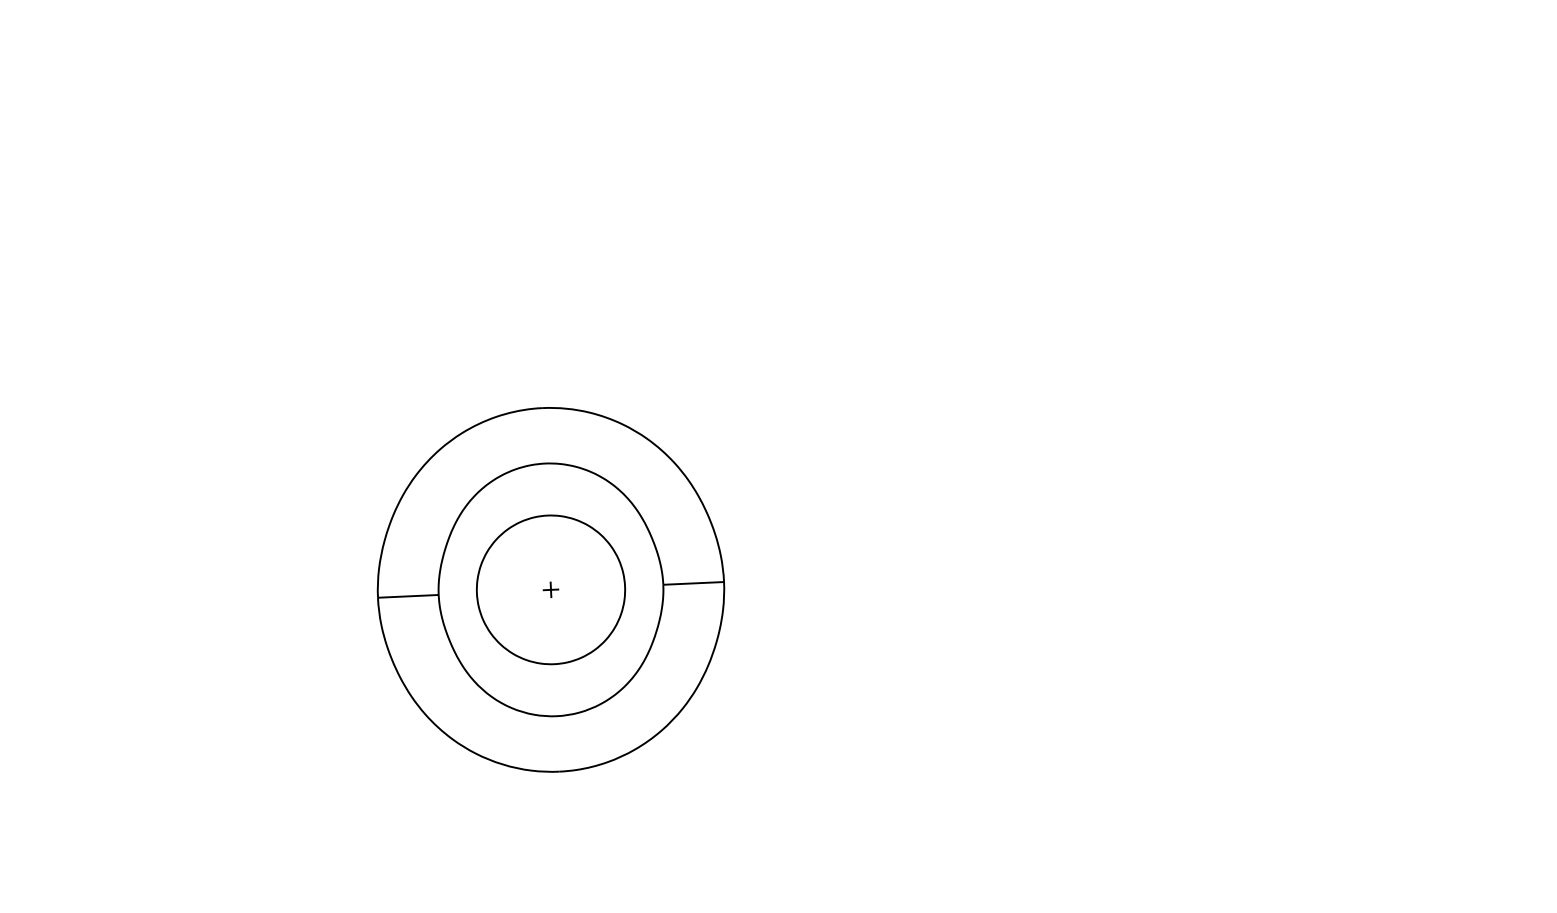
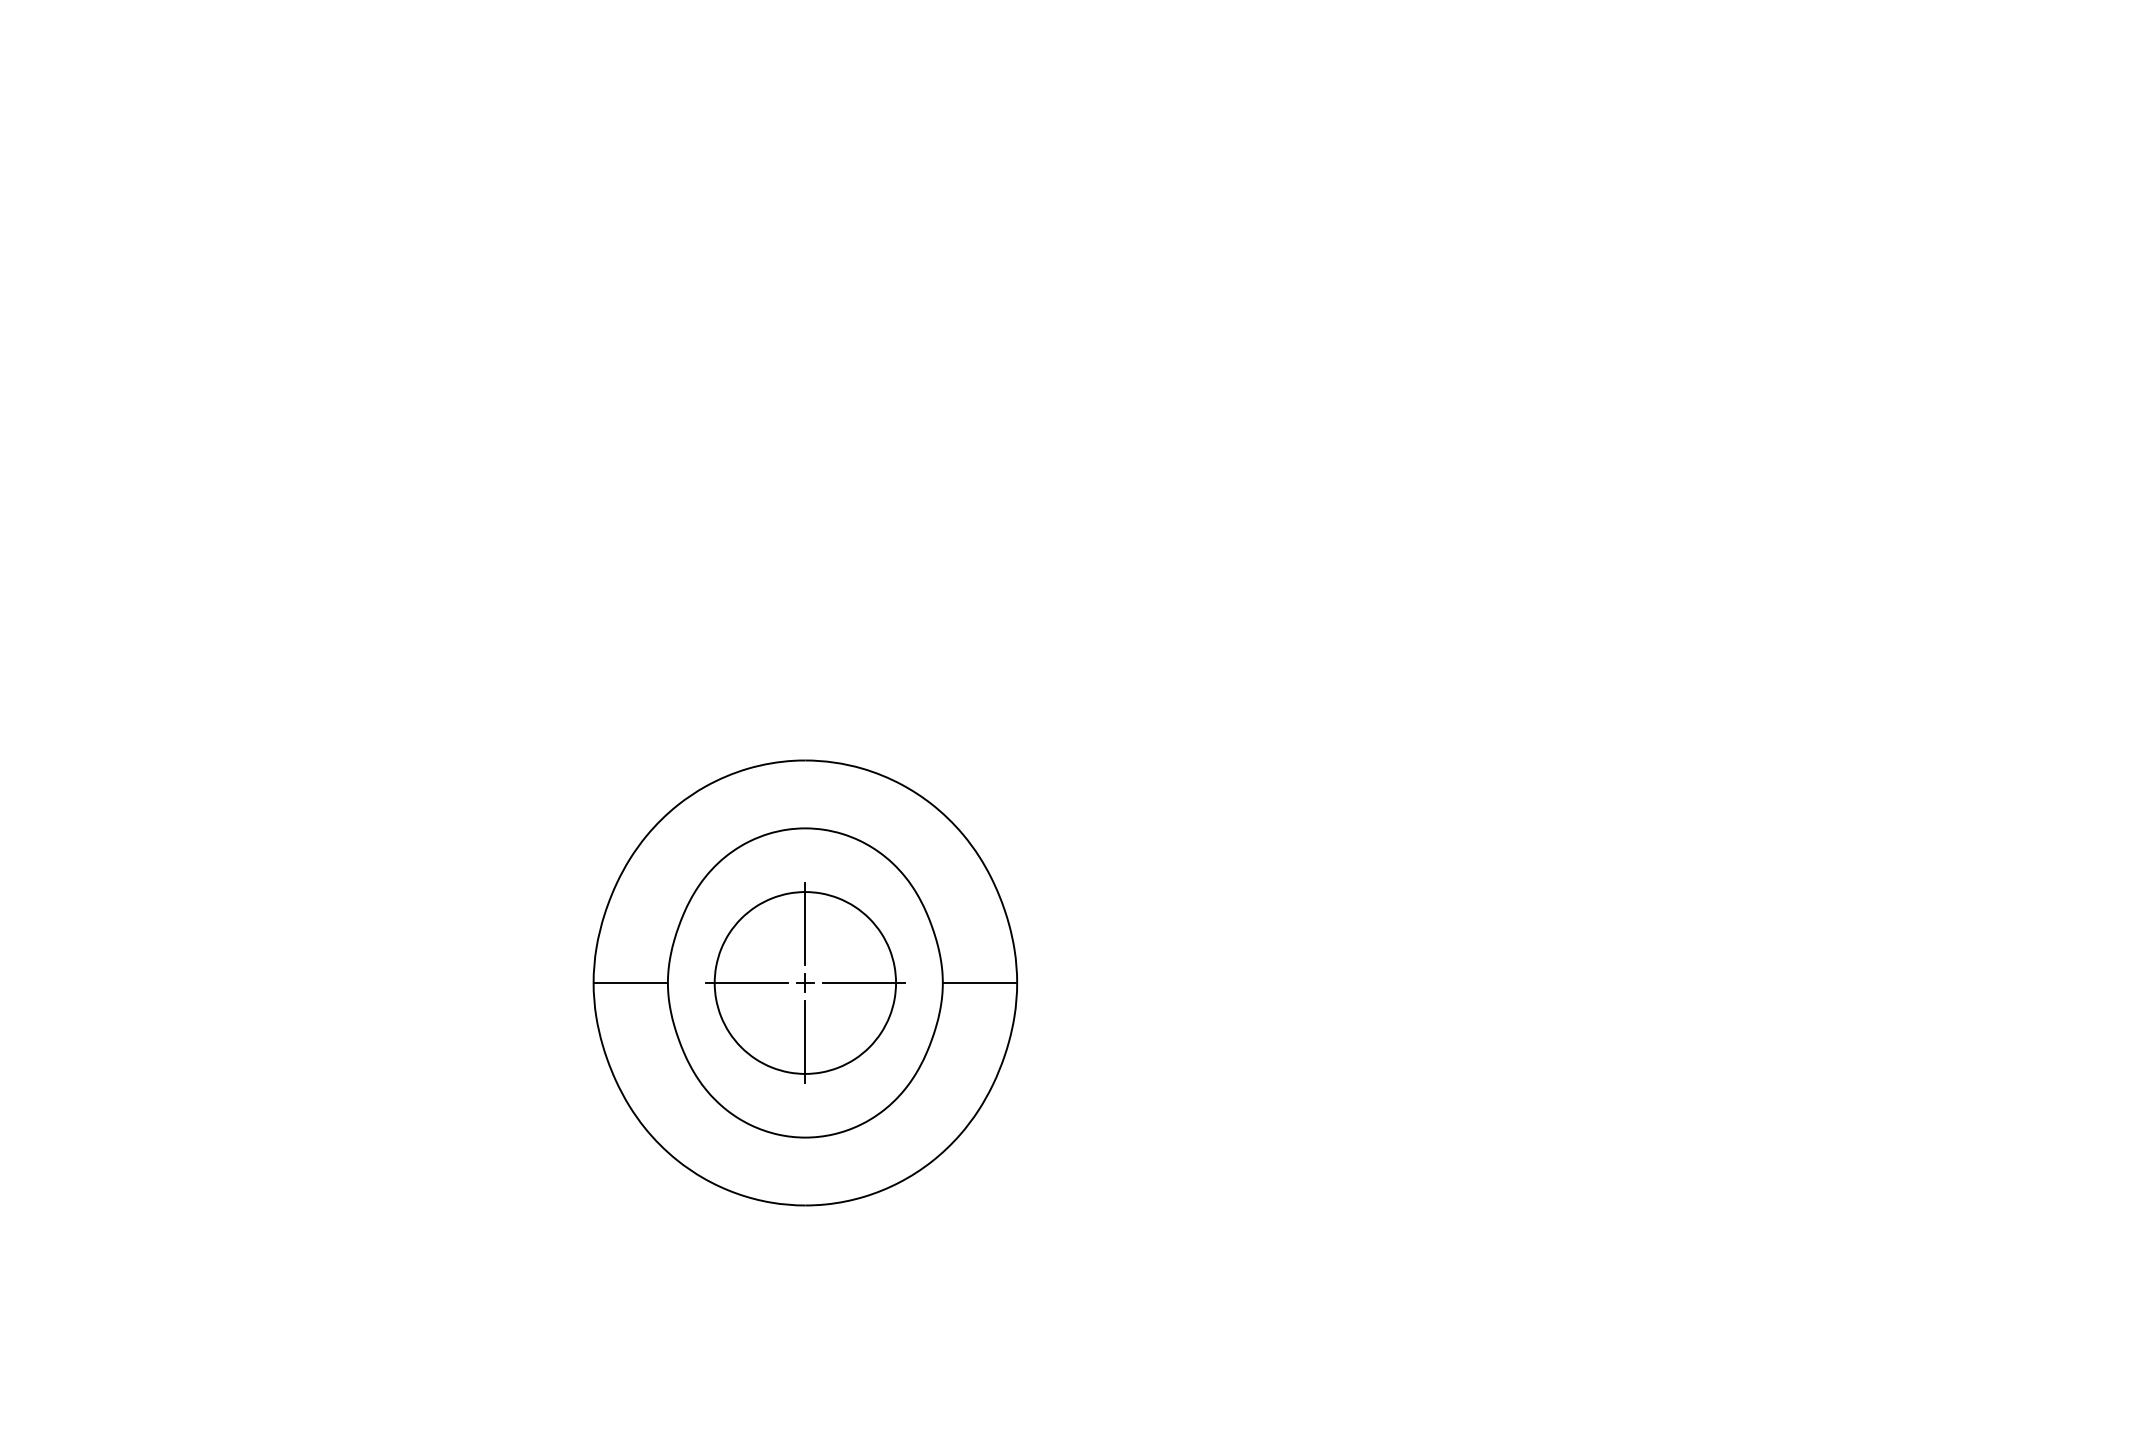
line: (548, 542) -> (805, 924), added
line: (598, 587) -> (863, 982), added
line: (502, 591) -> (746, 982), added
line: (553, 637) -> (805, 1041), added

